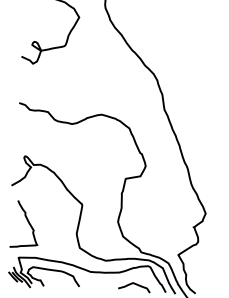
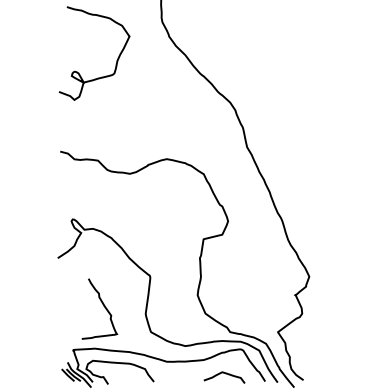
curve: (28, 222) -> (103, 306), moved

